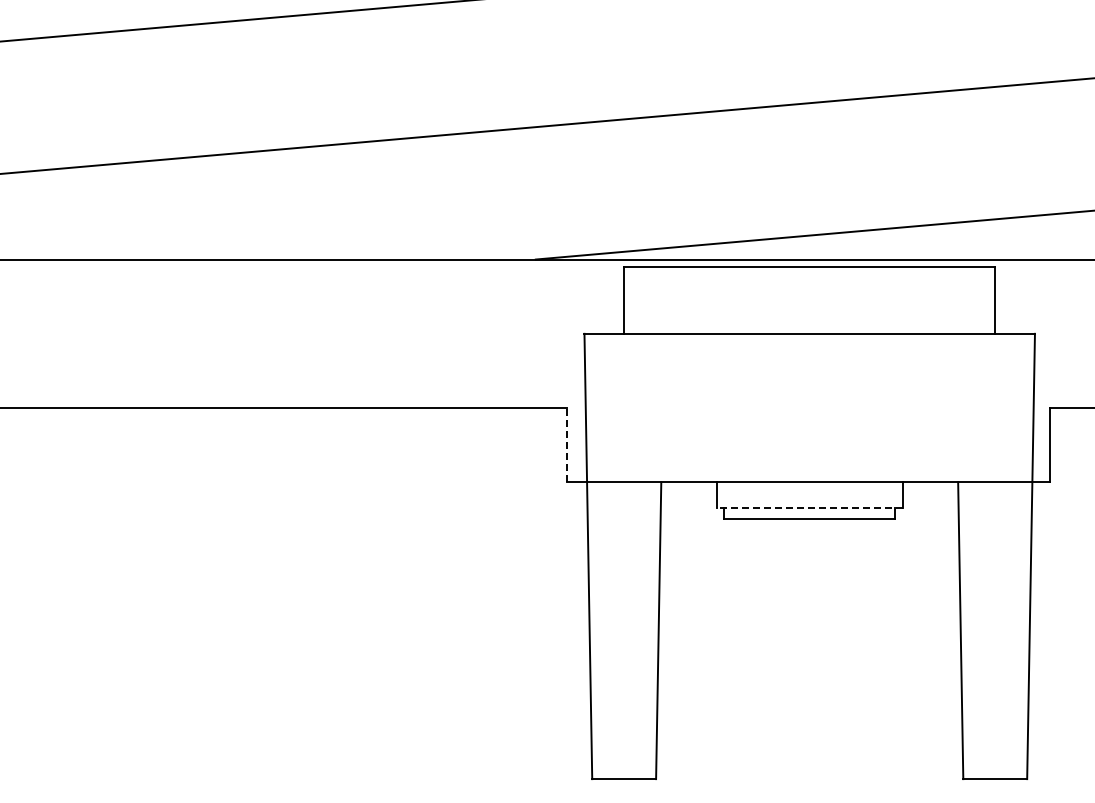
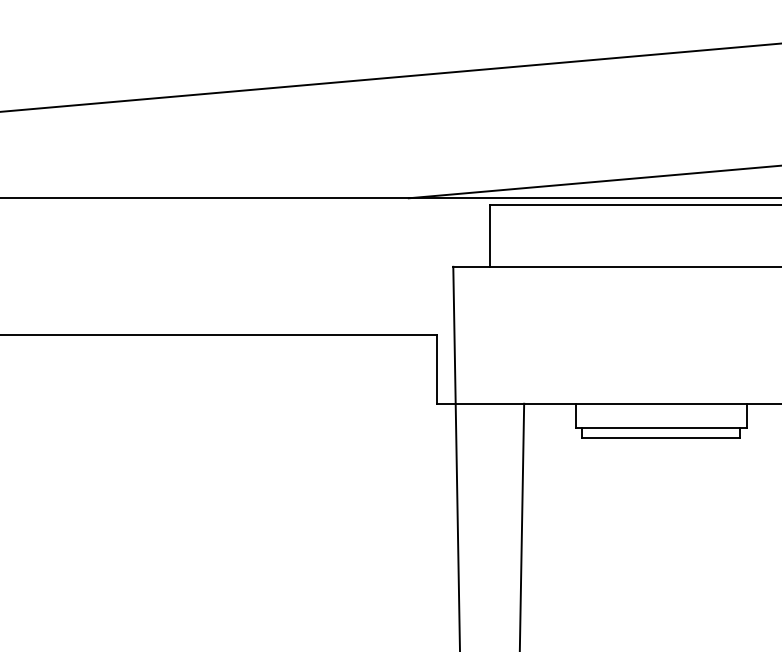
line: (567, 444) -> (437, 368), dashed -> solid
line: (809, 508) -> (660, 427), dashed -> solid

